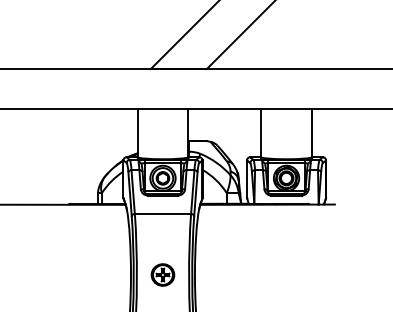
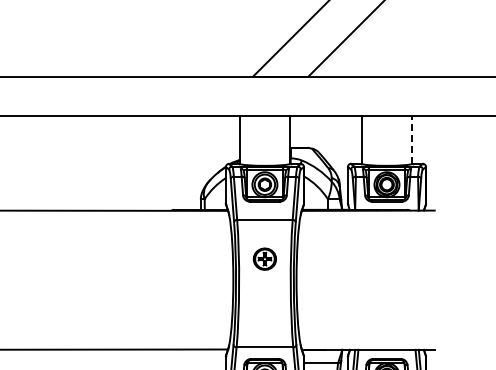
line: (312, 132) -> (412, 139), solid -> dashed
part: (162, 274) -> (264, 258), moved

